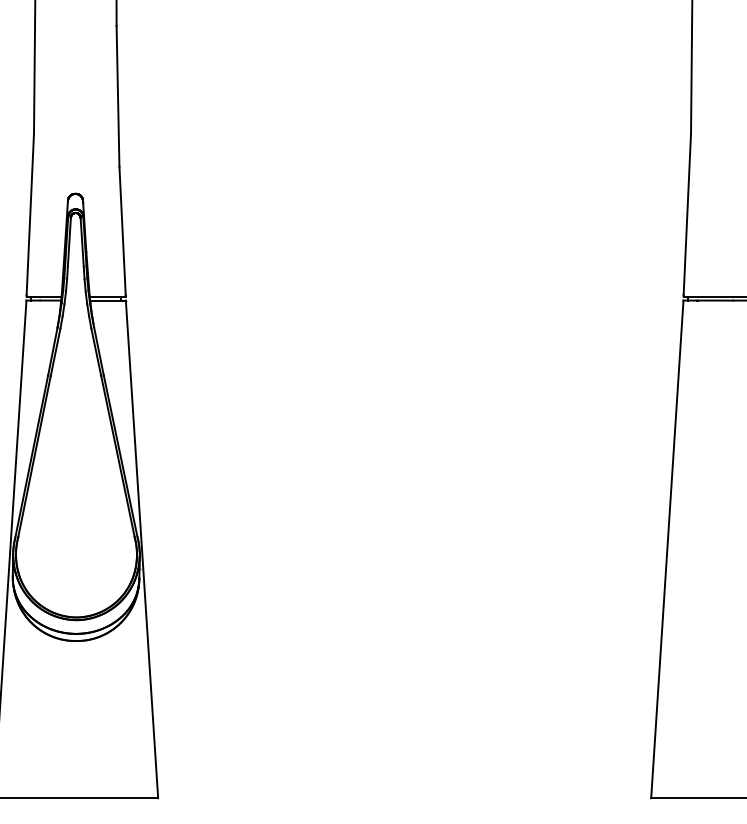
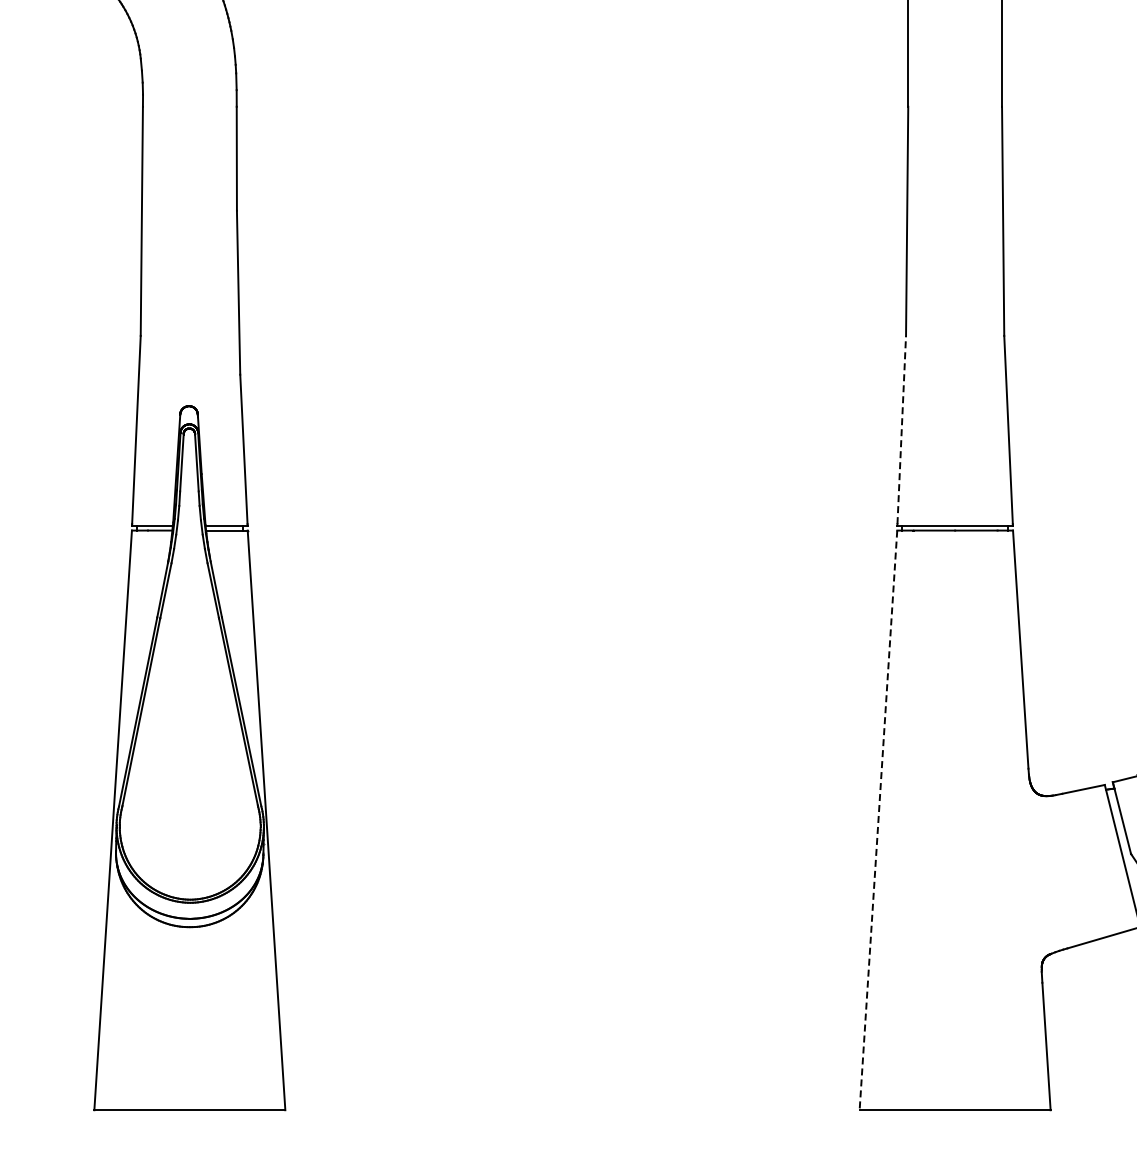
line: (687, 213) -> (901, 429), solid -> dashed
line: (667, 549) -> (878, 820), solid -> dashed

